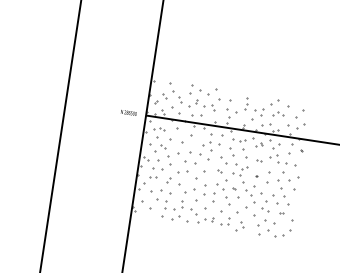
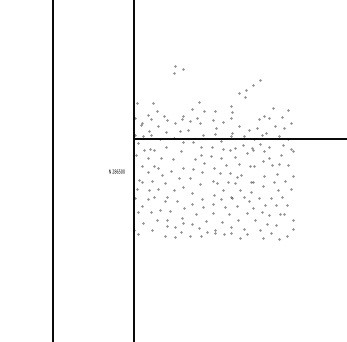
part: (195, 89) -> (178, 69), moved
part: (266, 107) -> (249, 88), moved
text: (128, 112) -> (116, 171), moved

